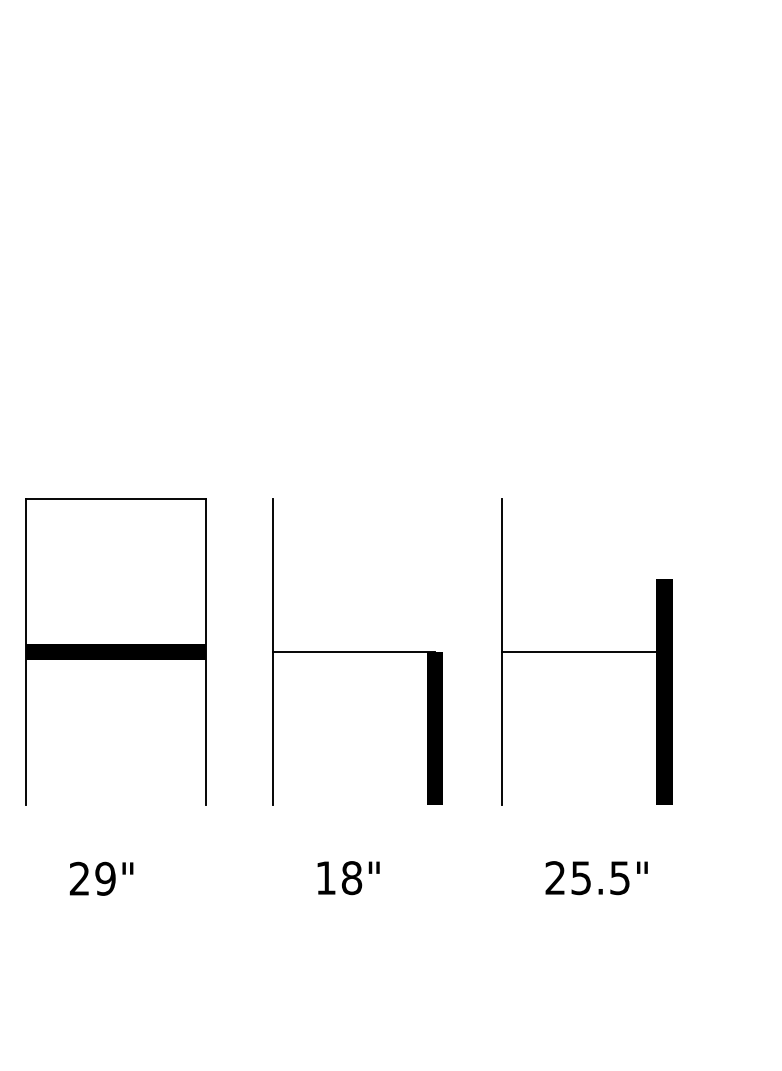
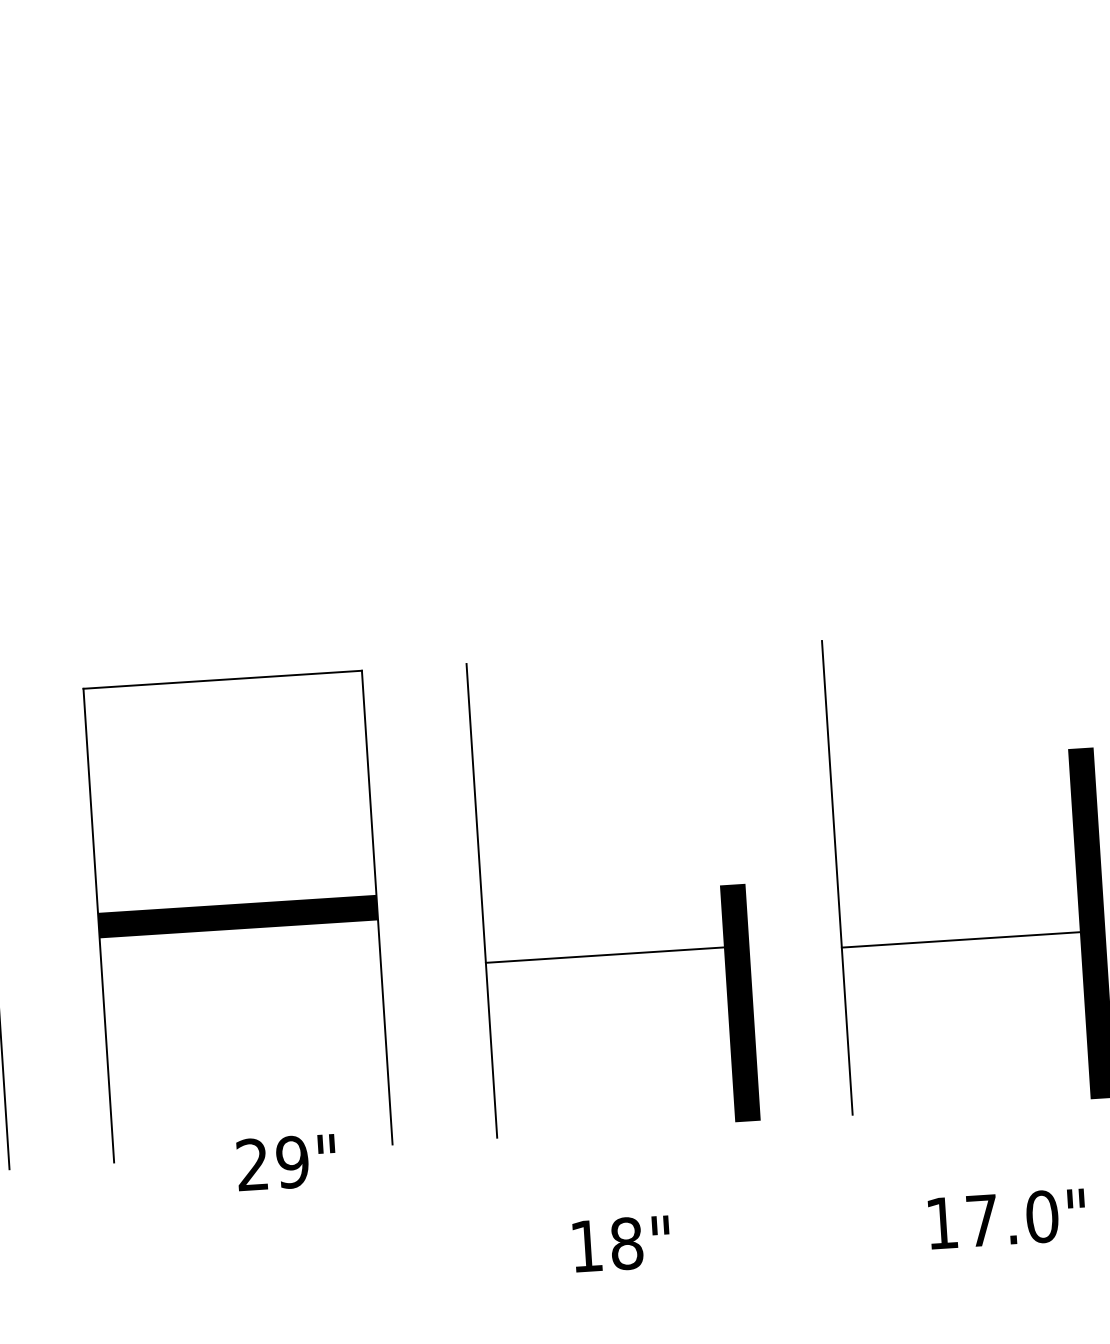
line: (353, 651) -> (610, 954), moved
line: (583, 651) -> (967, 939), moved
text: (101, 878) -> (286, 1162), moved
text: (587, 878) -> (991, 1220), 25.5" -> 17.0"

